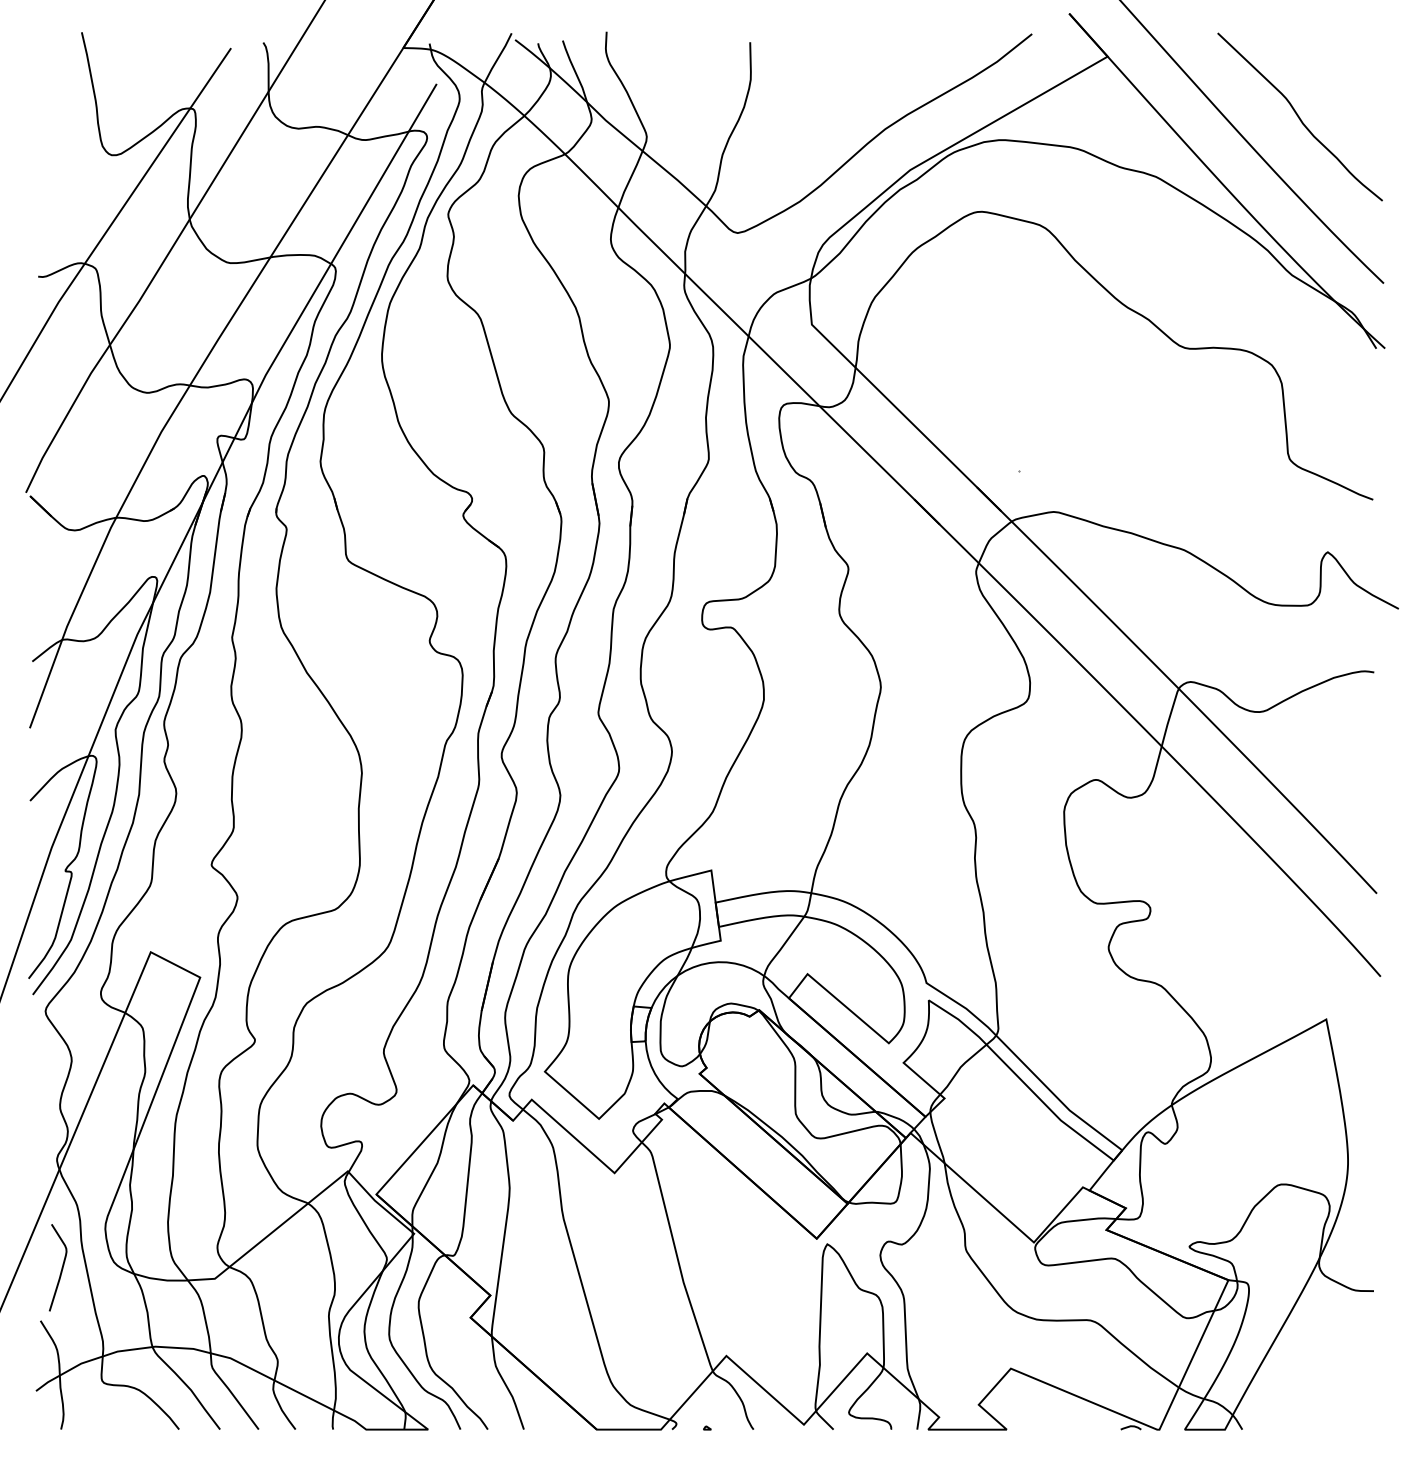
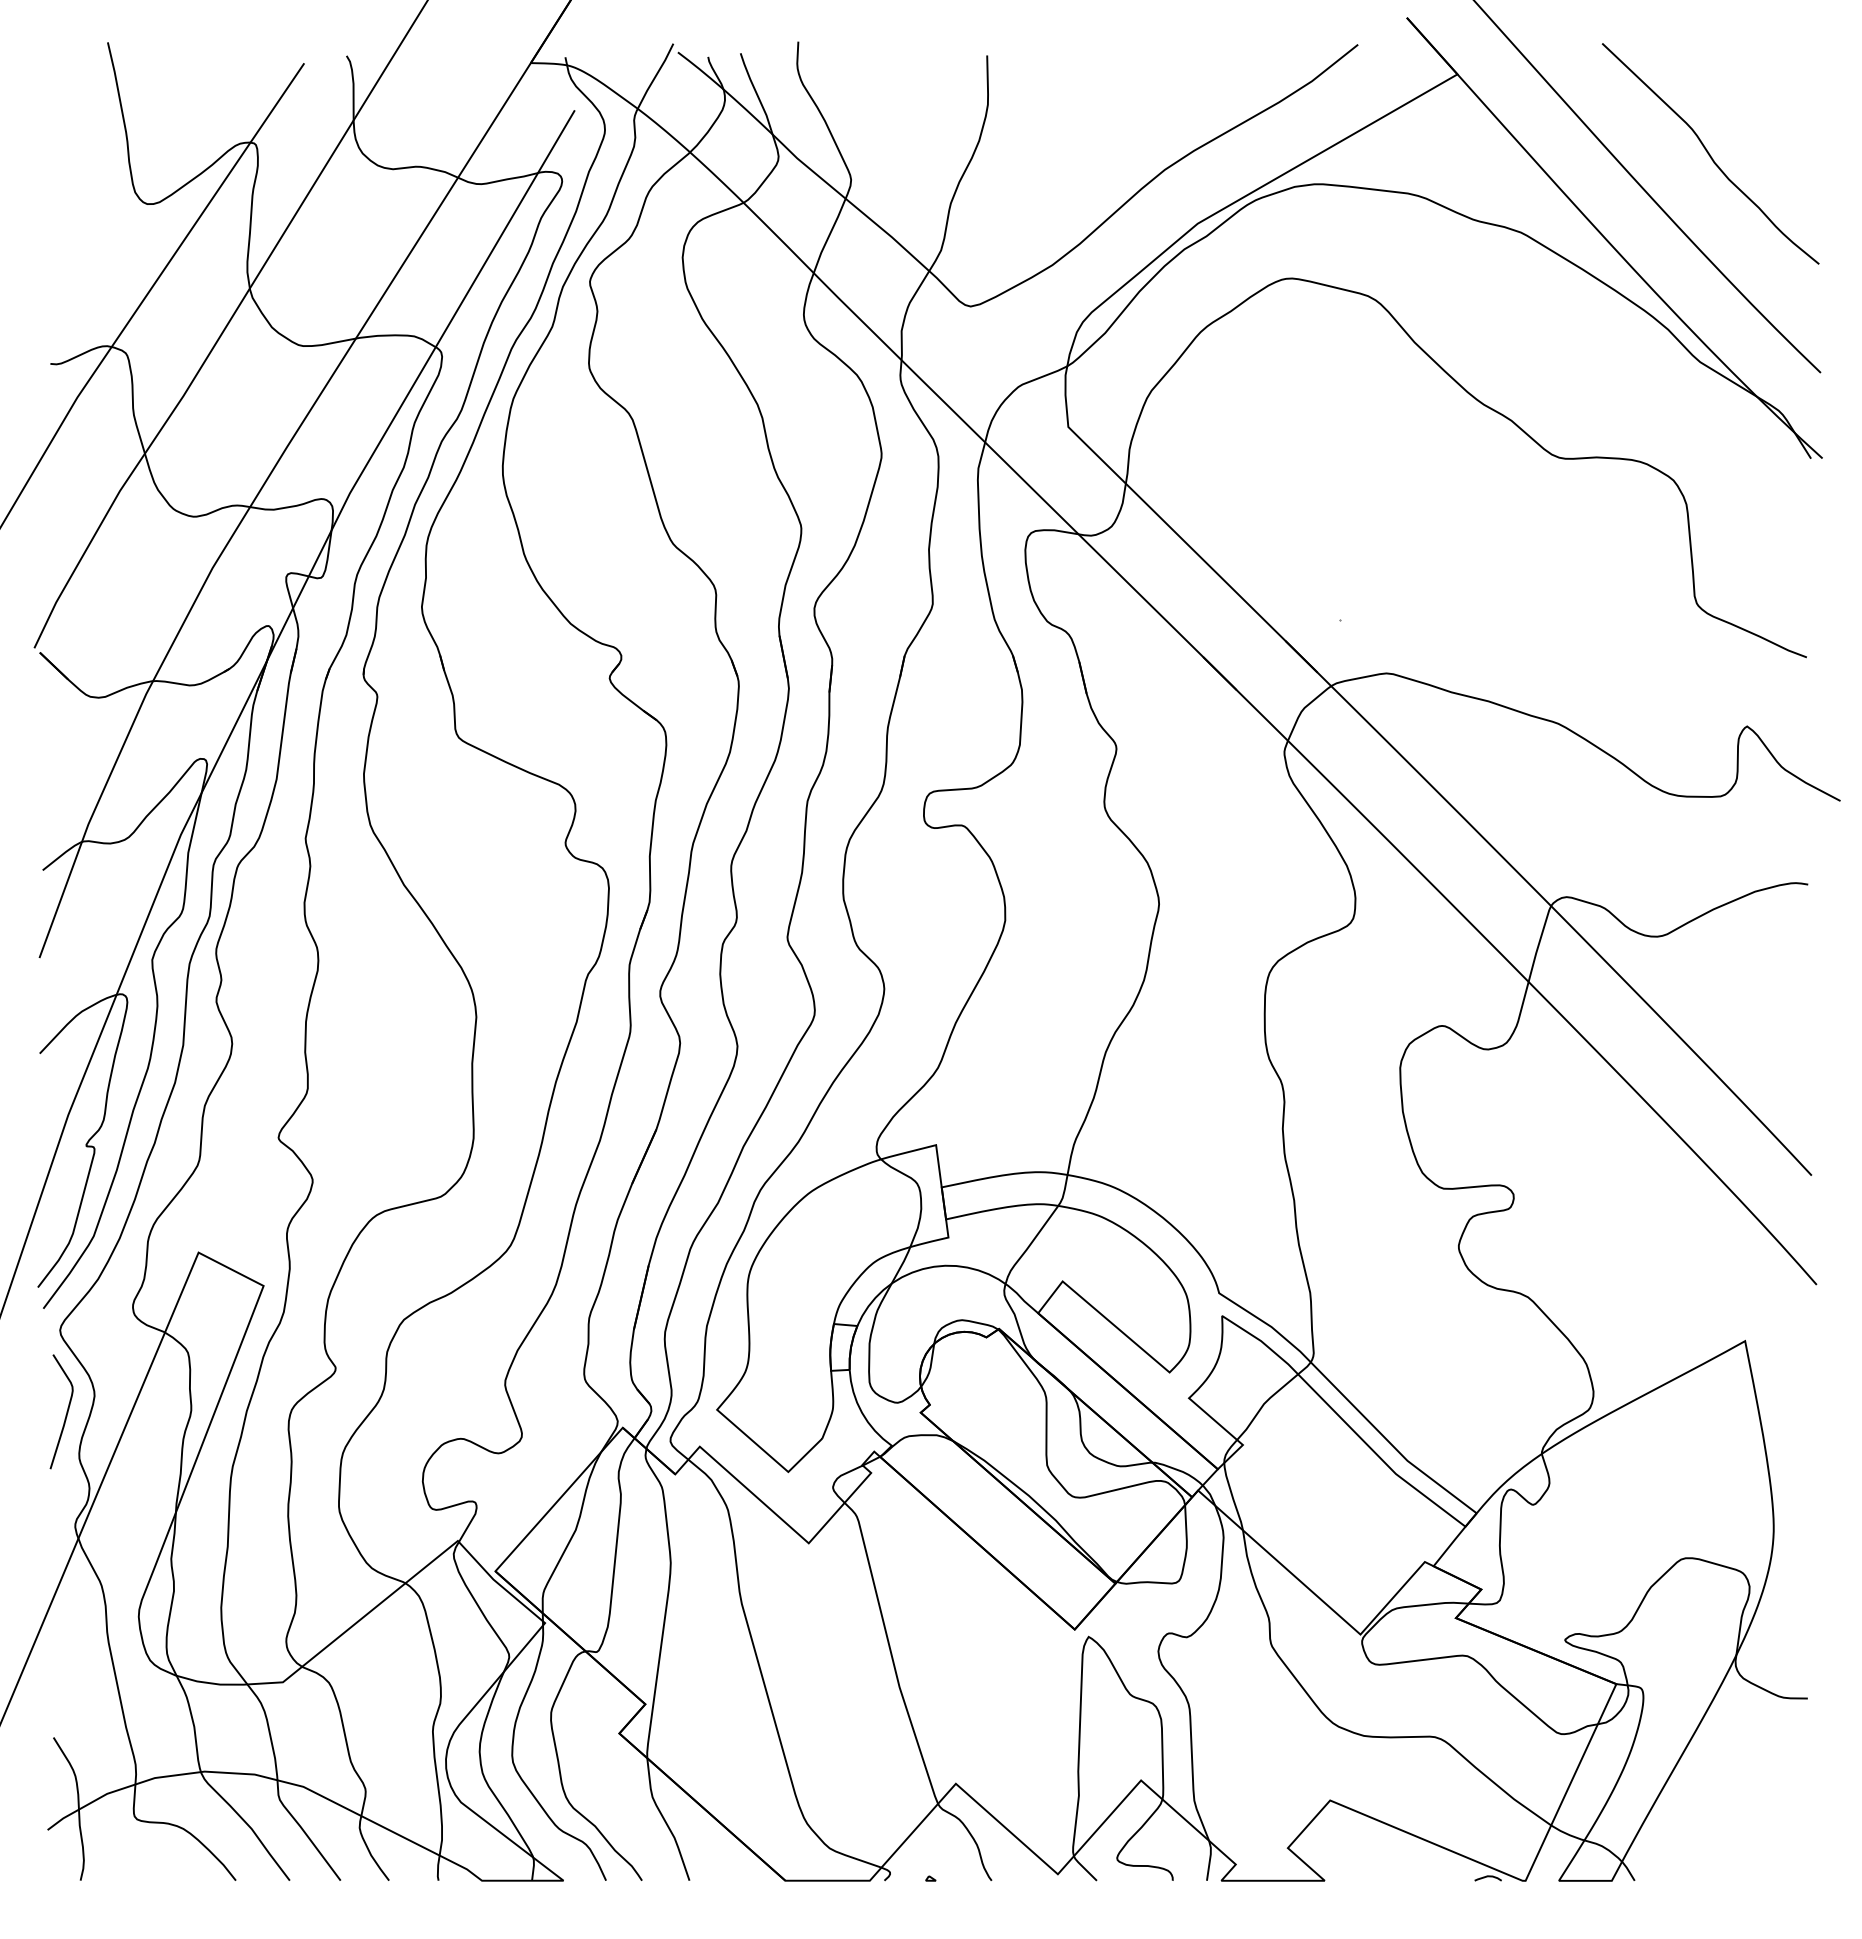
curve: (61, 1267) -> (66, 1411), moved

